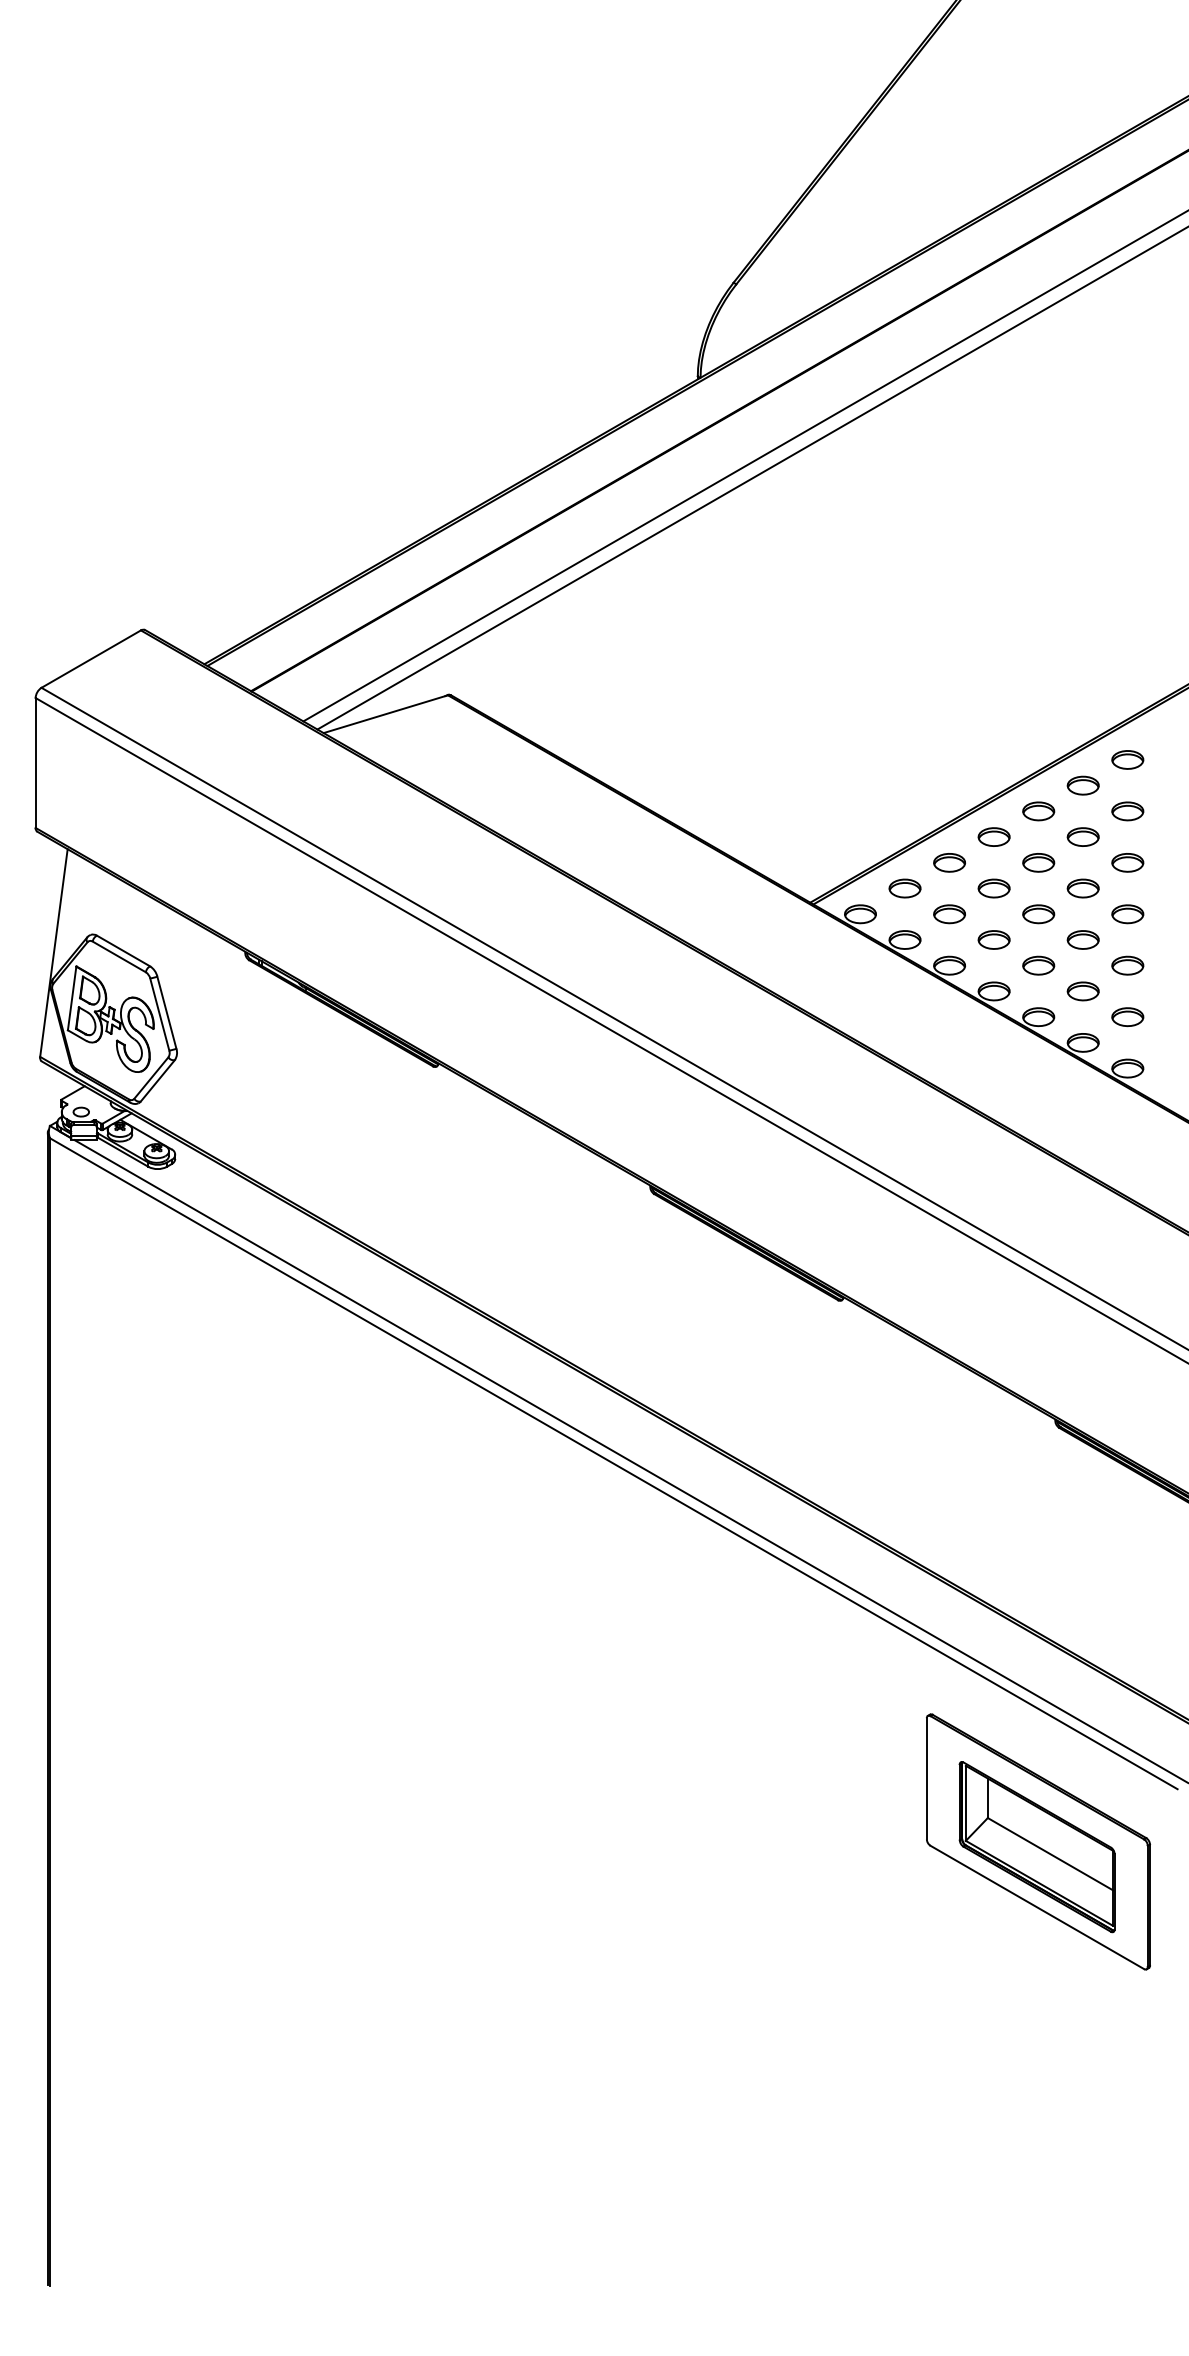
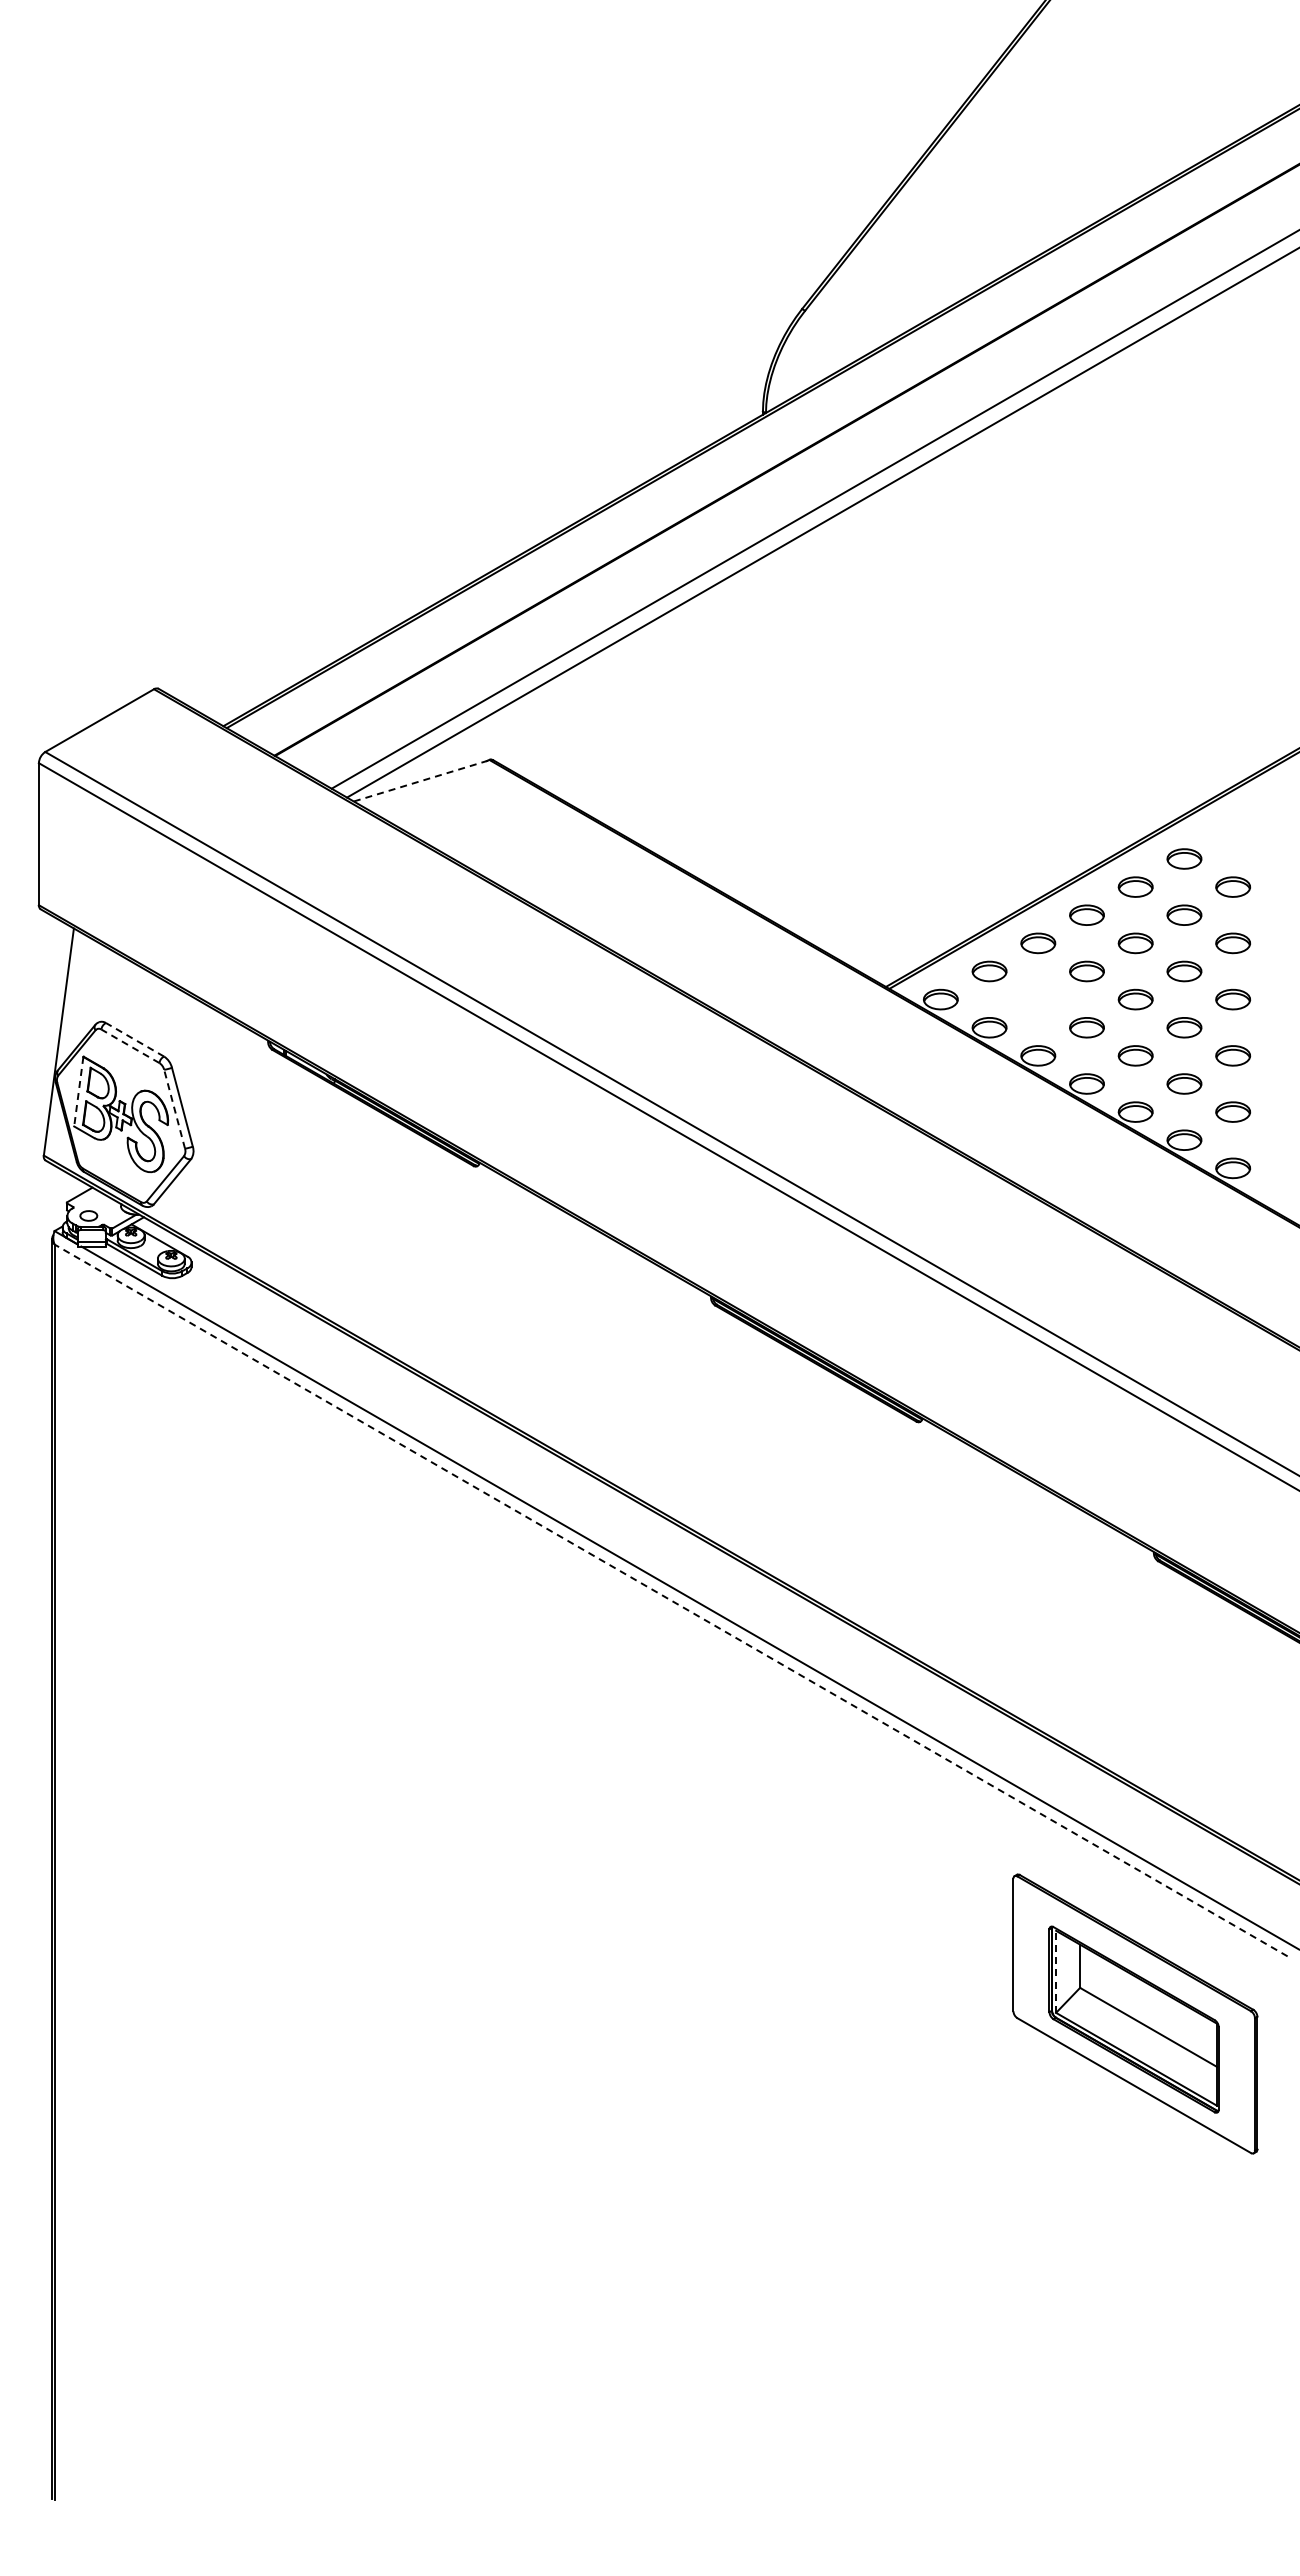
line: (386, 713) -> (422, 780), solid -> dashed
part: (1128, 759) -> (1233, 830), removed
part: (949, 914) -> (1038, 999), removed
line: (123, 950) -> (135, 1039), solid -> dashed
line: (119, 957) -> (130, 1046), solid -> dashed
line: (71, 999) -> (78, 1092), solid -> dashed
line: (159, 1014) -> (174, 1109), solid -> dashed
line: (614, 1463) -> (671, 1600), solid -> dashed
line: (966, 1803) -> (1056, 1971), solid -> dashed

